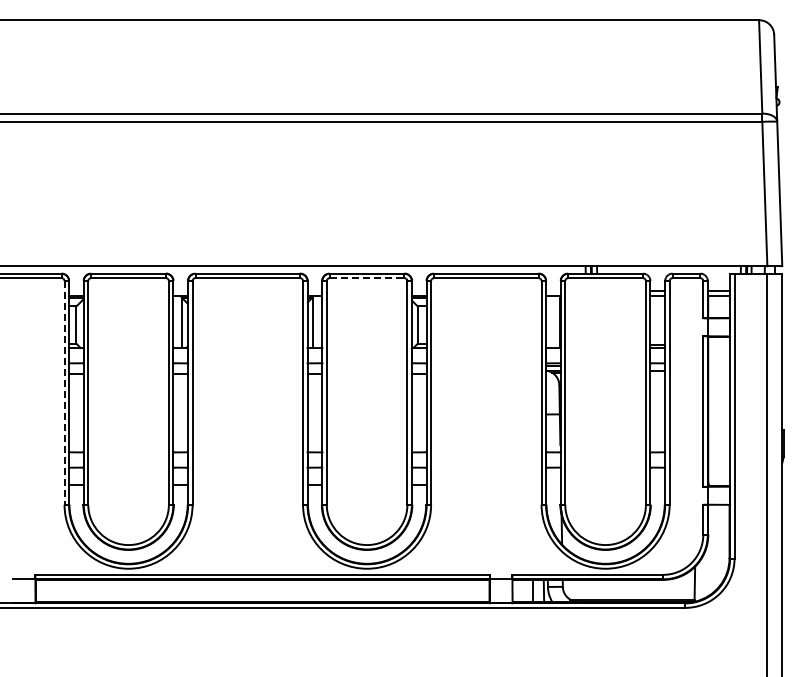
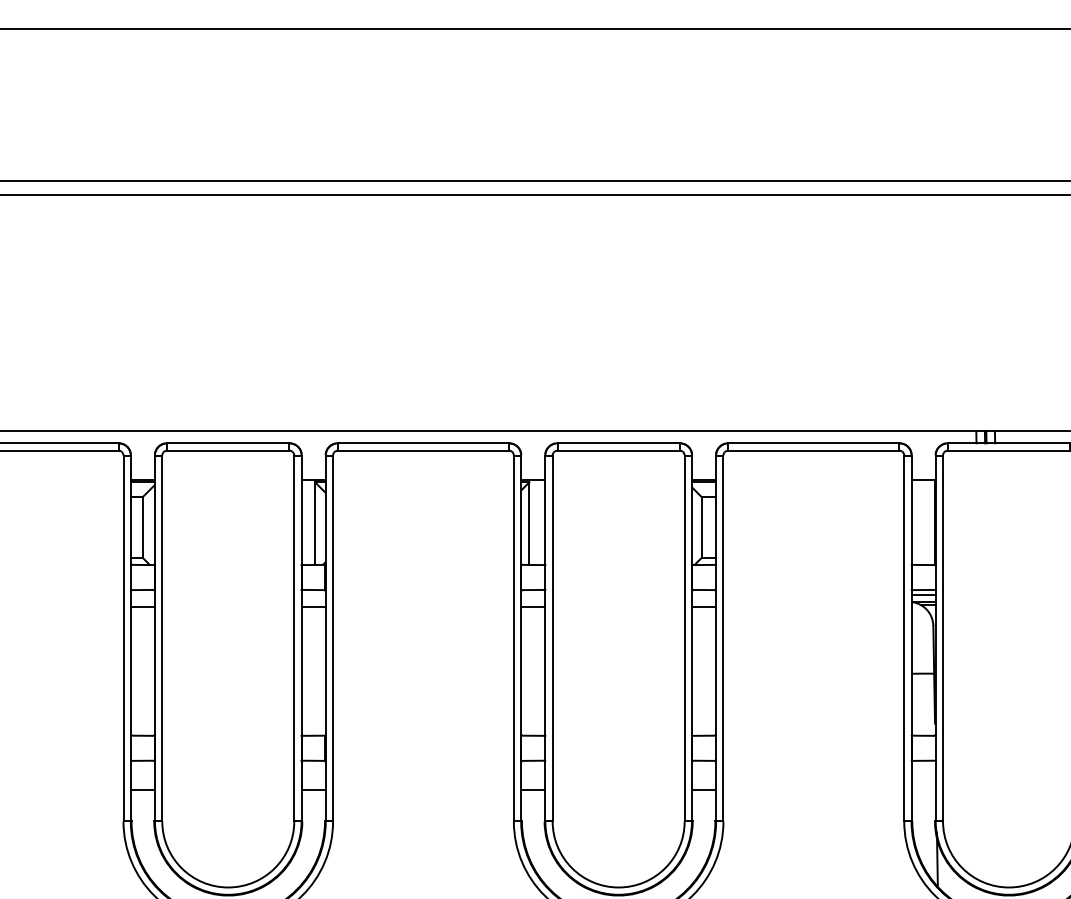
line: (367, 278) -> (619, 451), dashed -> solid
line: (64, 392) -> (123, 637), dashed -> solid

